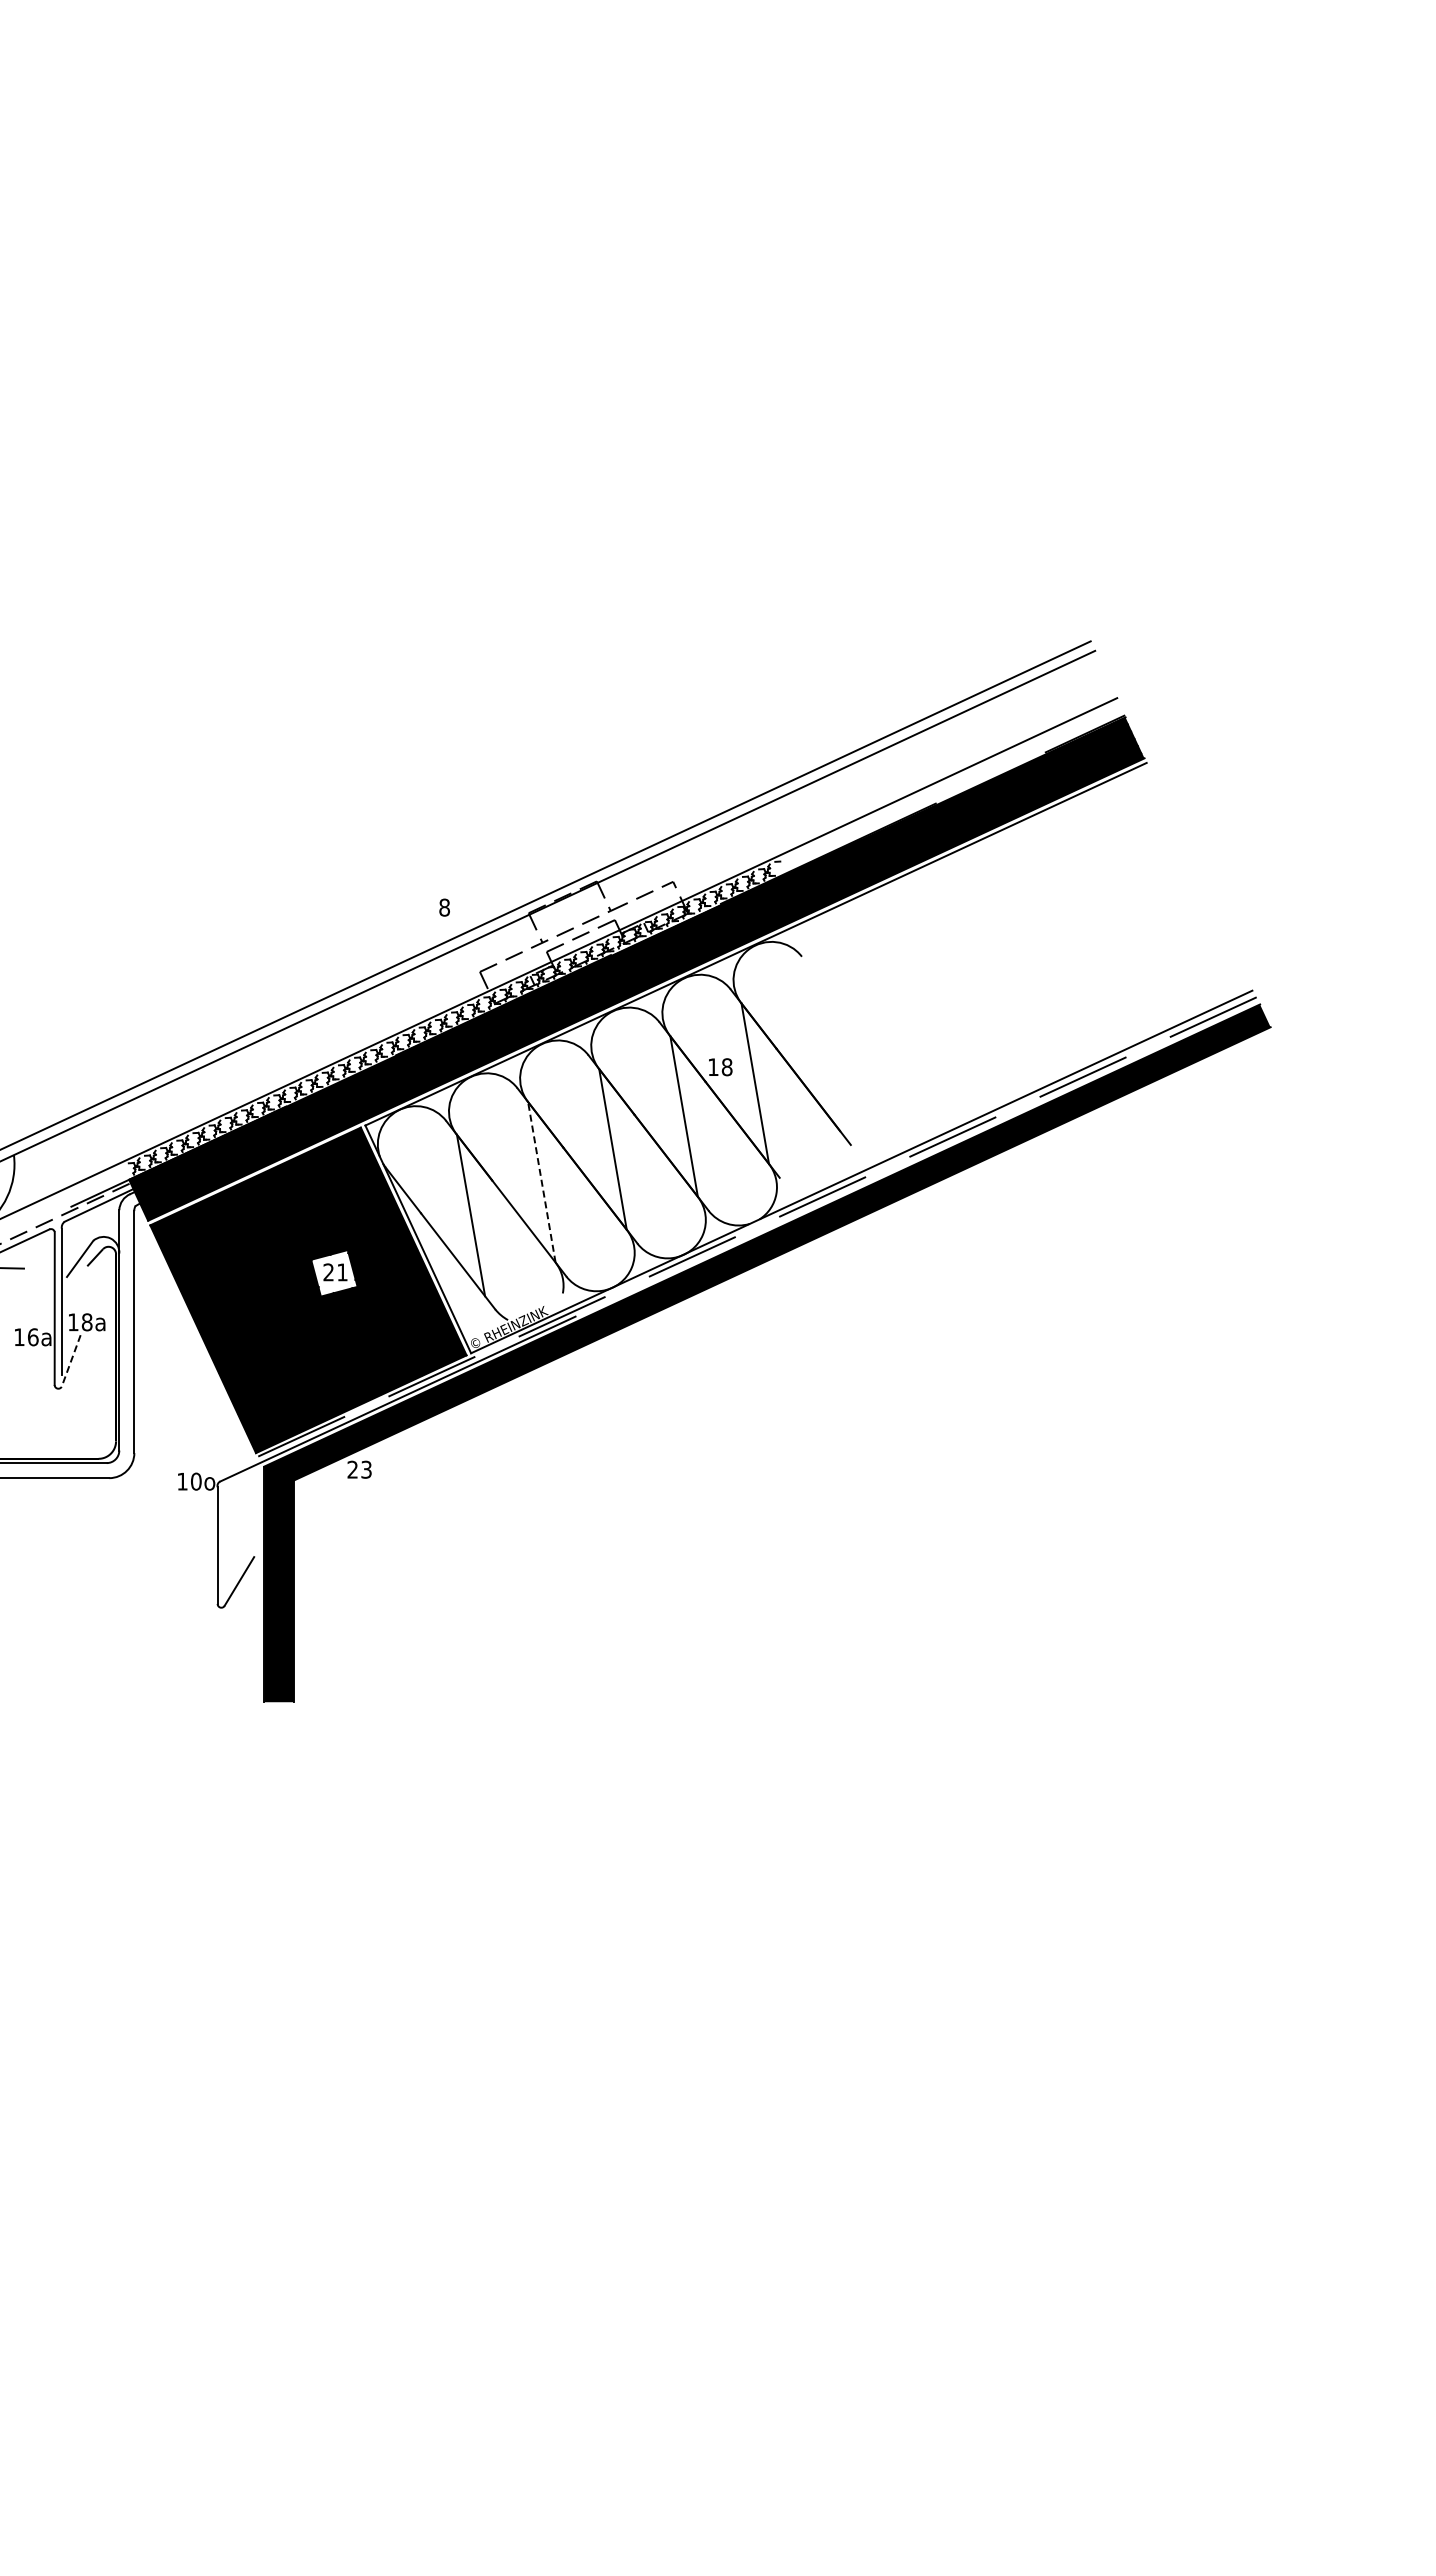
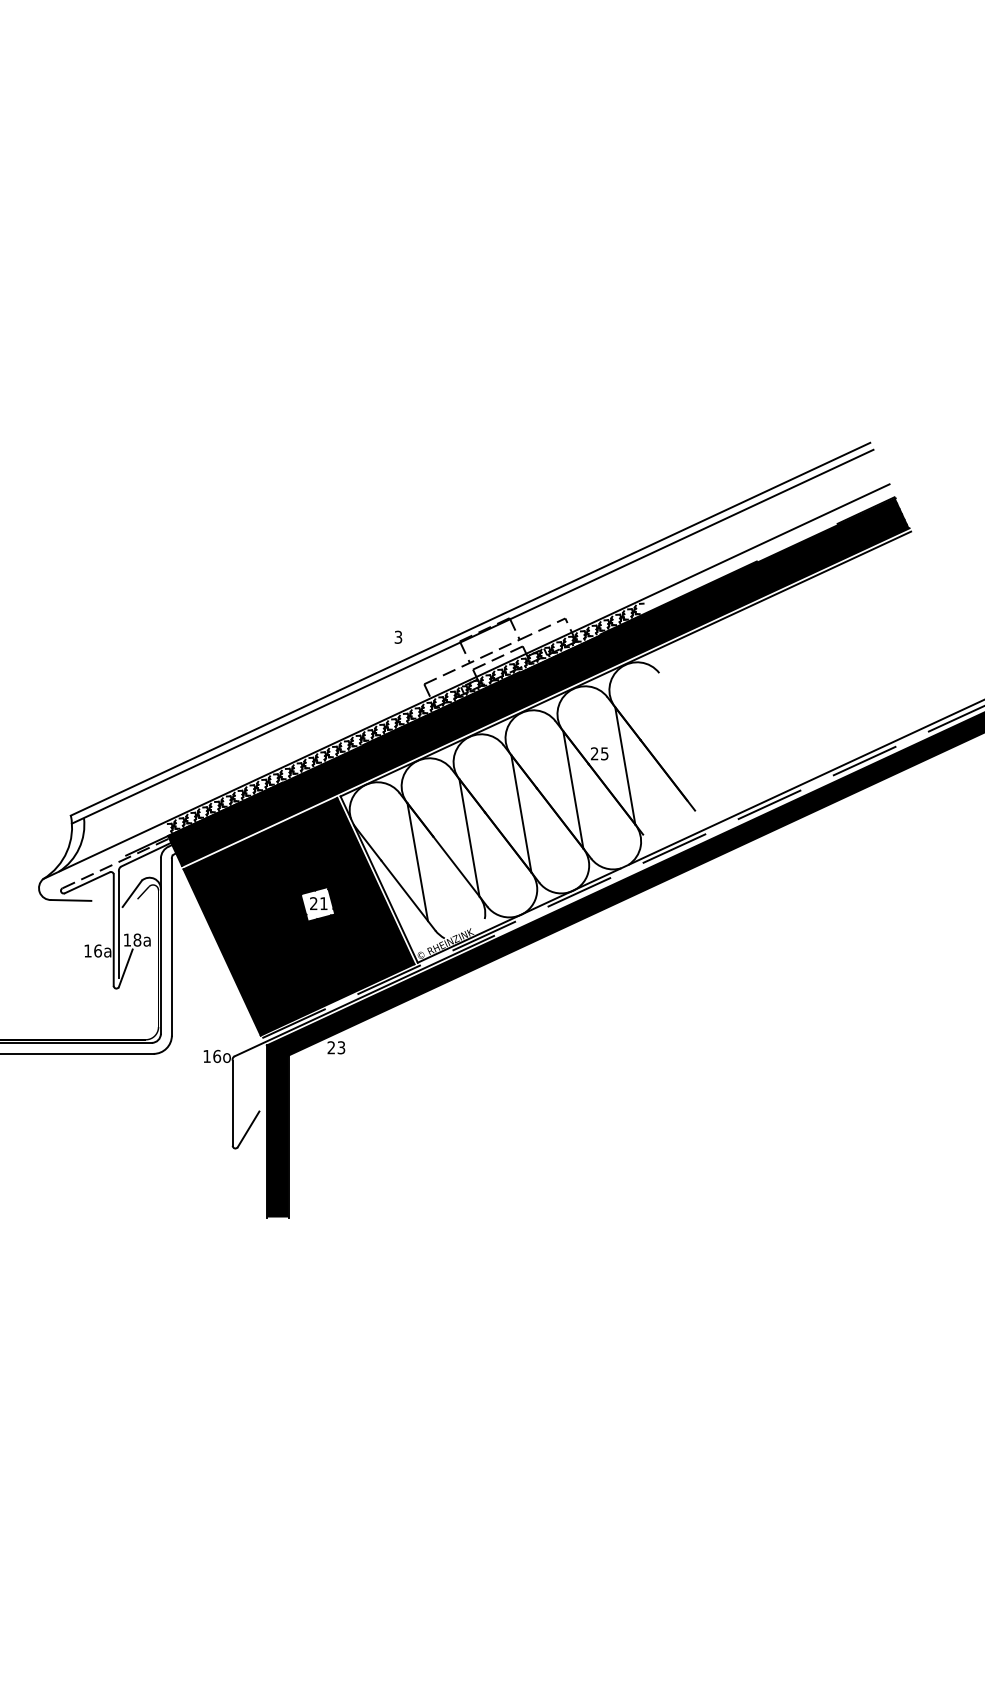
text: (444, 907) -> (398, 637), 8 -> 3
text: (720, 1067) -> (599, 754), 18 -> 25
line: (541, 1181) -> (469, 837), dashed -> solid
line: (71, 1361) -> (125, 968), dashed -> solid
text: (196, 1481) -> (217, 1056), 10o -> 16o

